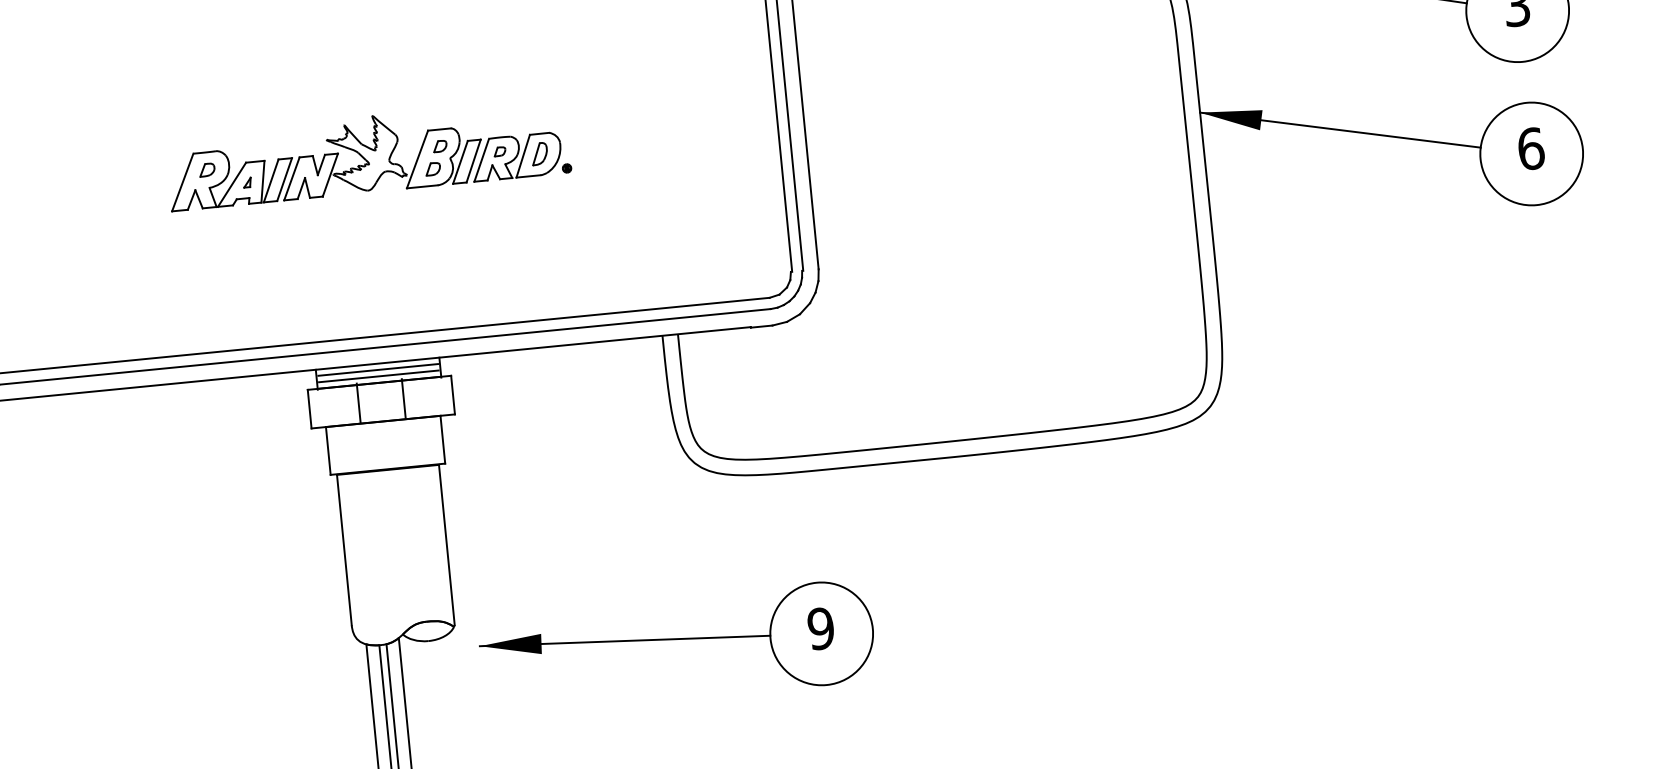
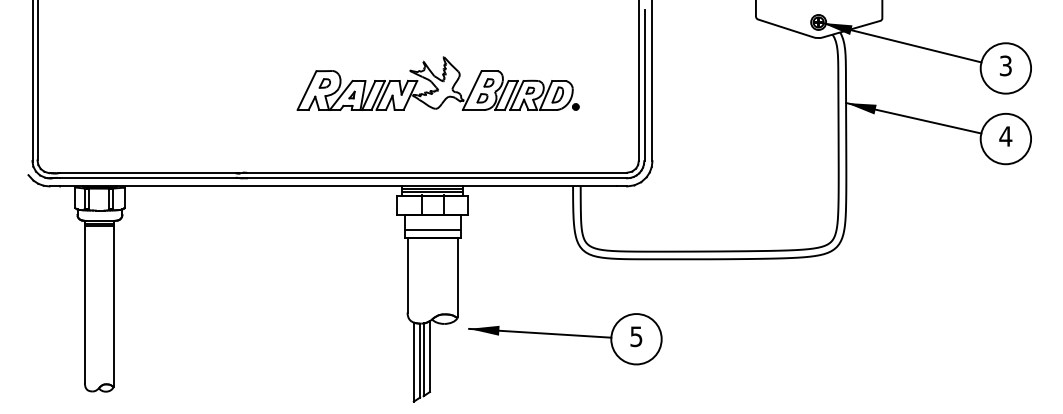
text: (1530, 148) -> (1005, 136), 6 -> 4
part: (366, 154) -> (437, 83), size x1.43
line: (385, 453) -> (432, 230), added
text: (821, 628) -> (636, 336), 9 -> 5

